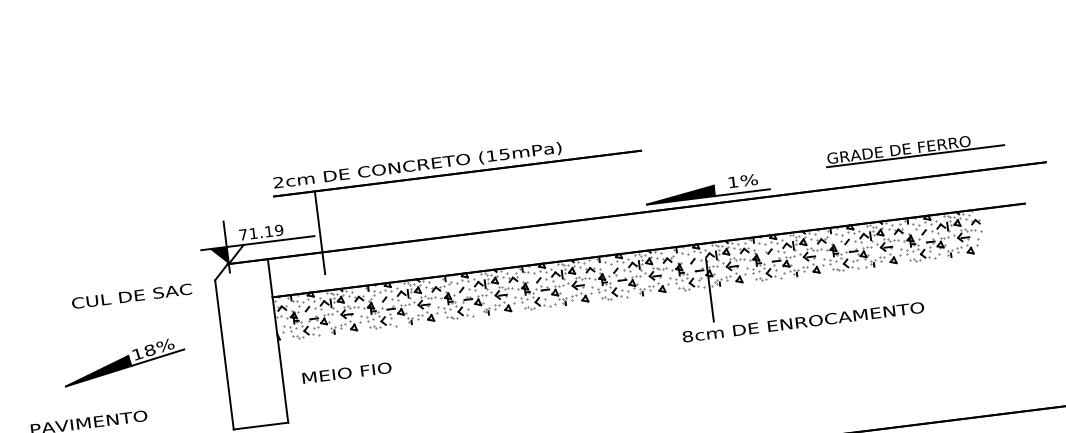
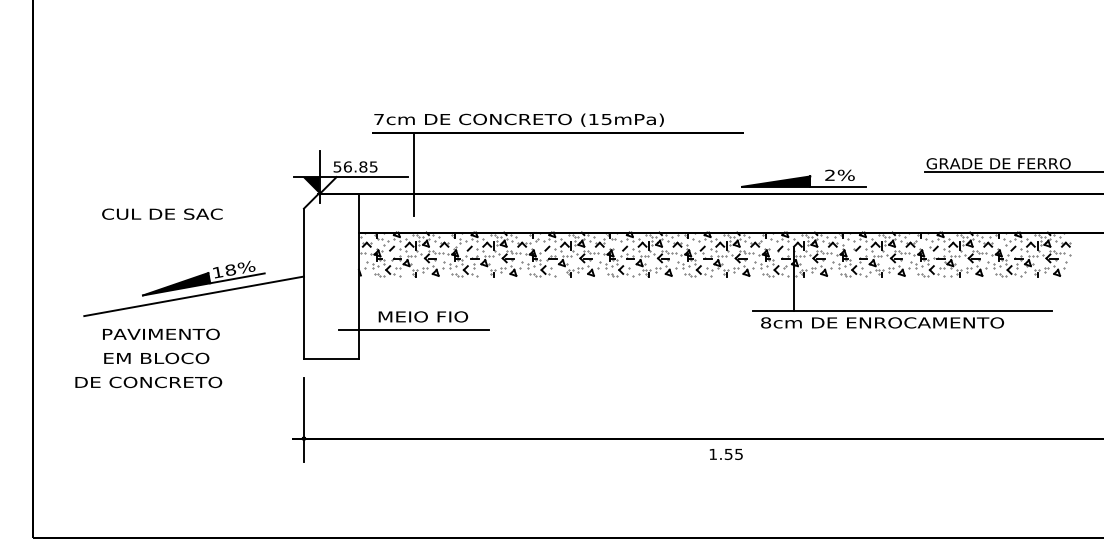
text: (277, 181) -> (378, 118), 2cm -> 7cm
text: (732, 181) -> (829, 174), 1% -> 2%
text: (261, 232) -> (355, 166), 71.19 -> 56.85
text: (131, 295) -> (162, 213), moved
line: (820, 308) -> (901, 311), added
line: (116, 381) -> (193, 296), added
line: (339, 387) -> (414, 330), added

